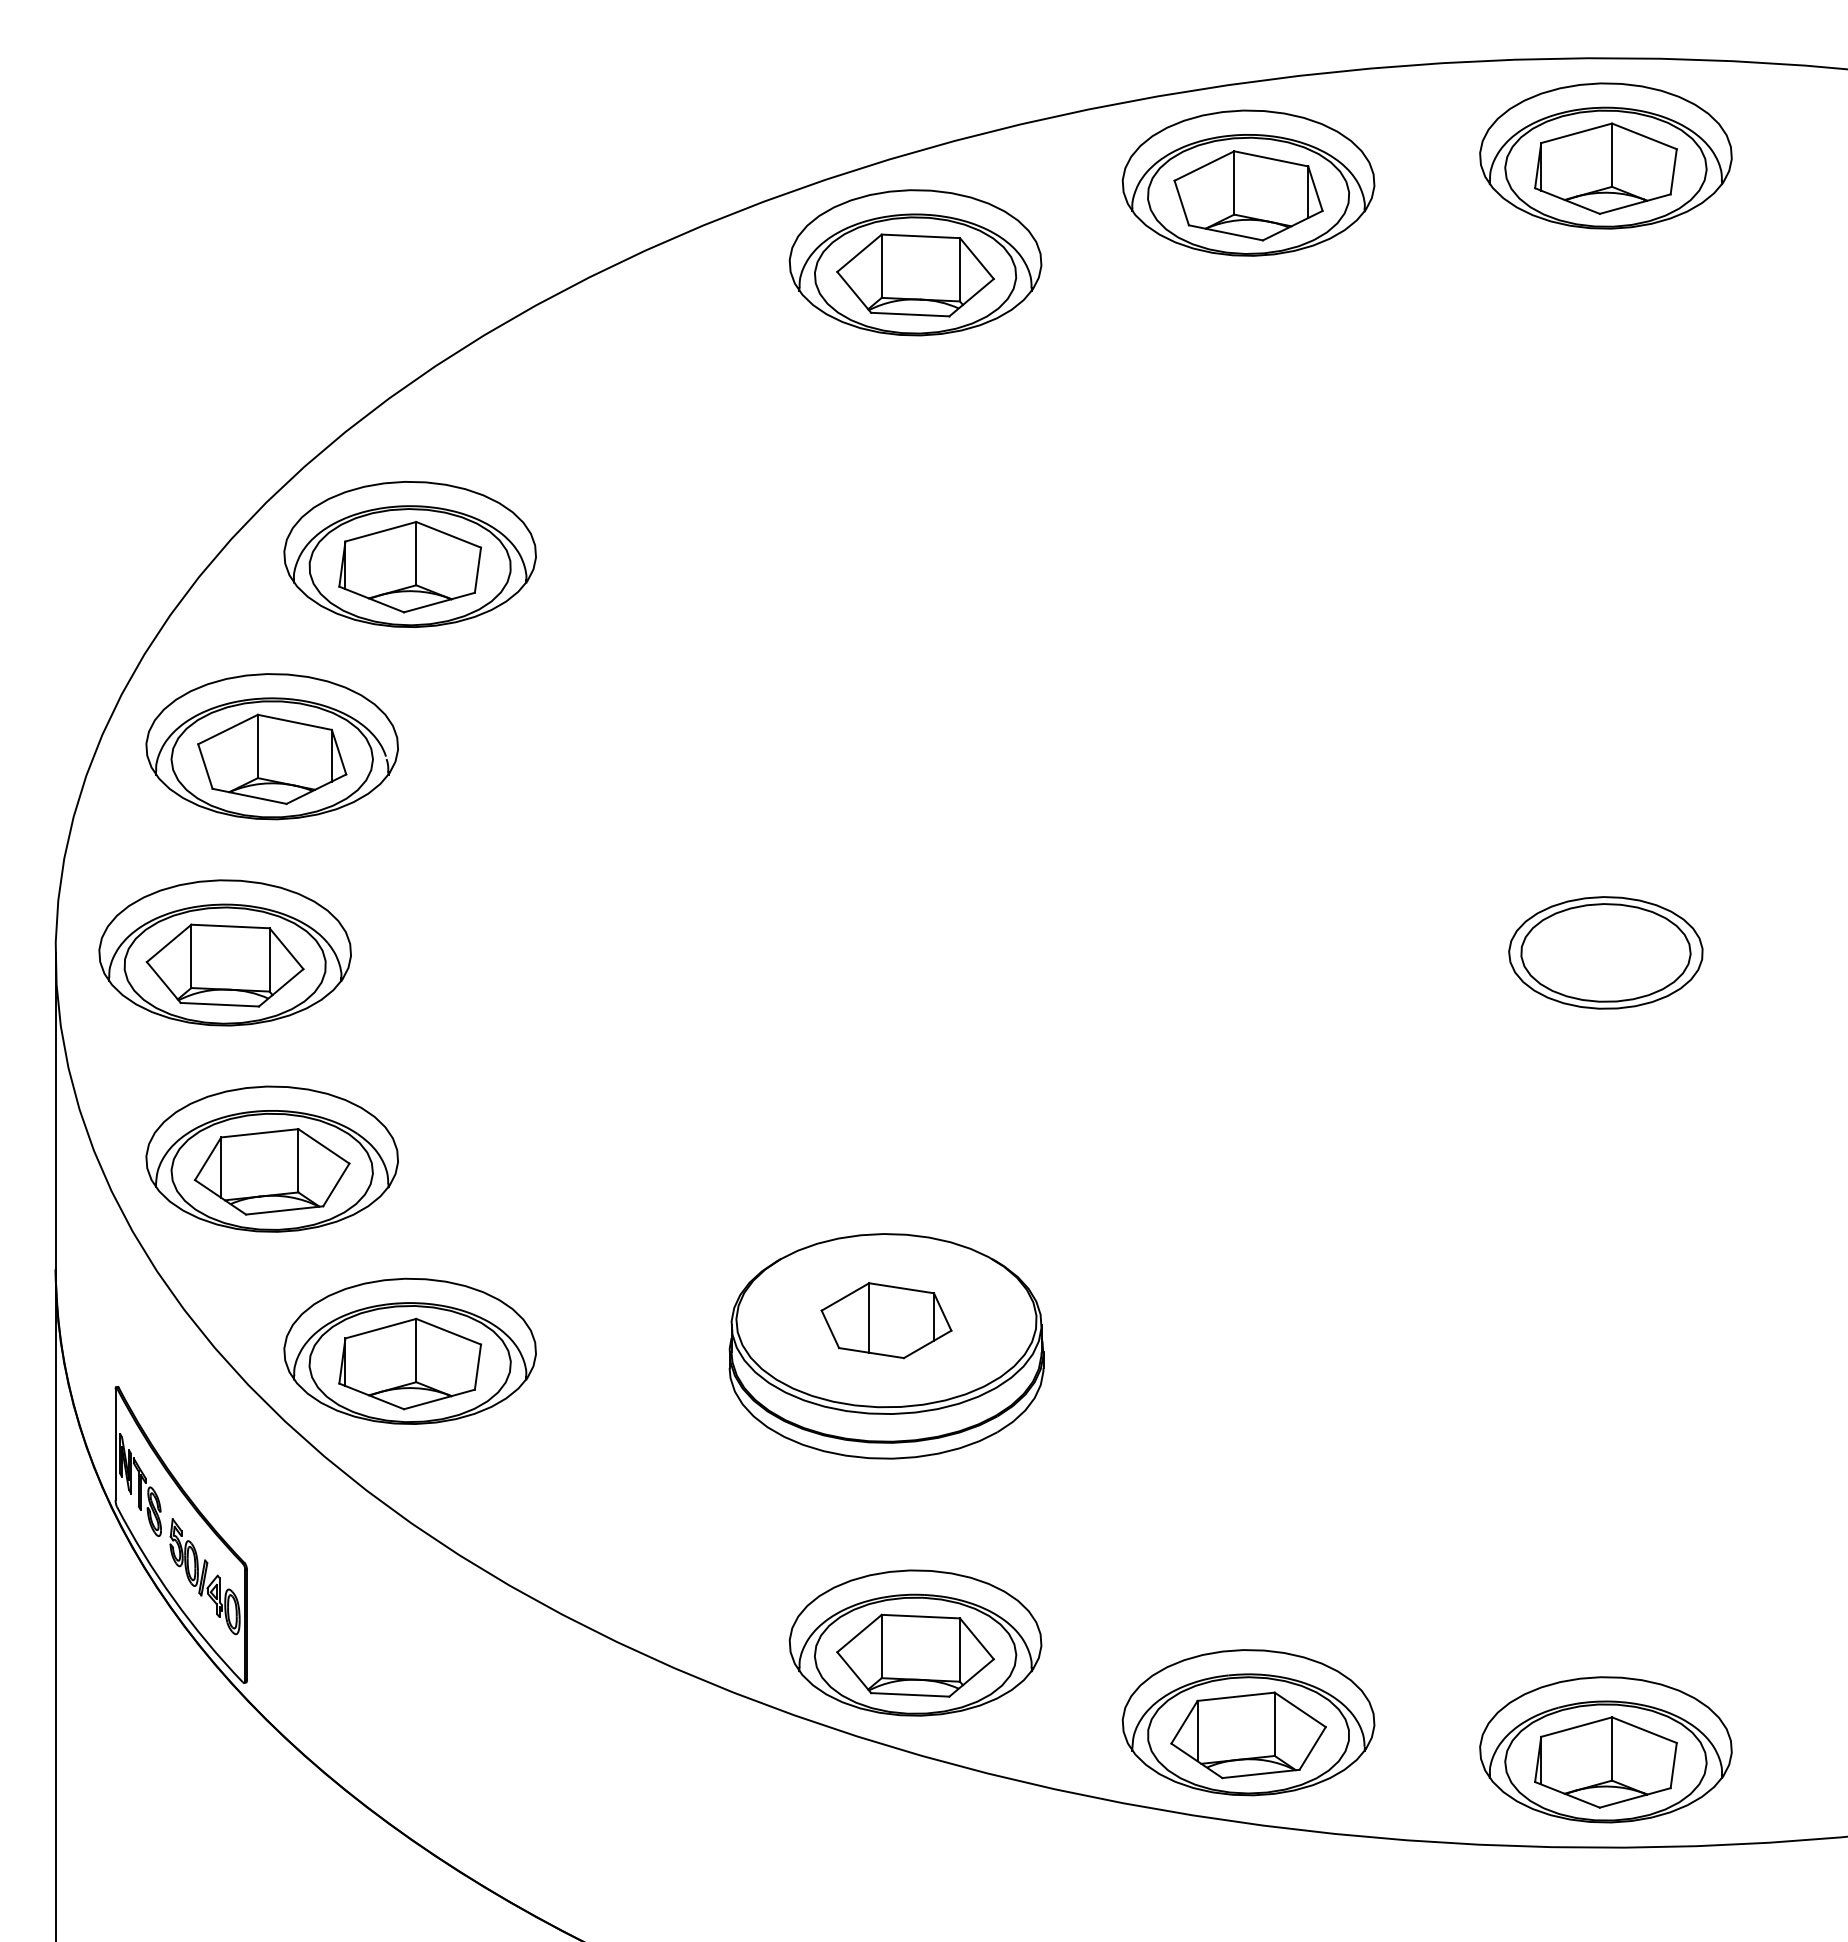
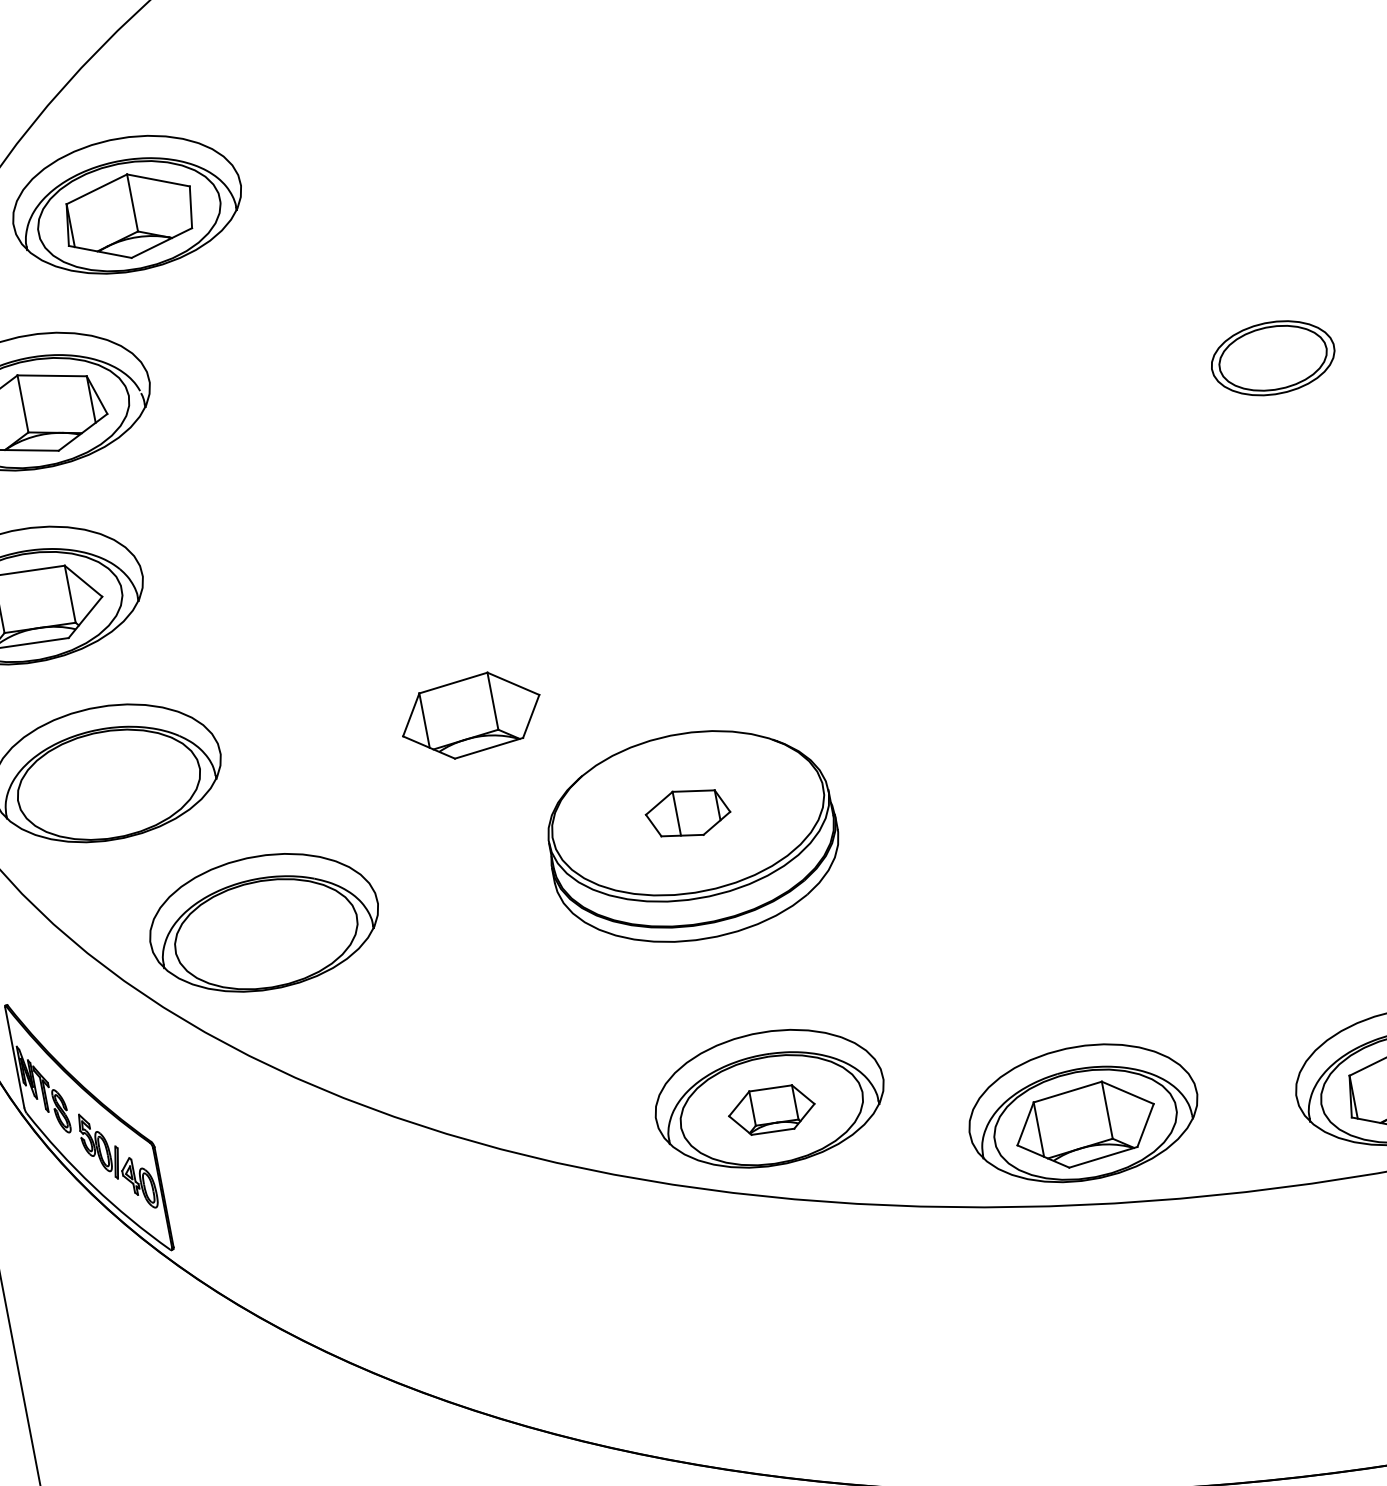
part: (1605, 952) -> (1272, 357), size x0.7
part: (271, 1171) -> (470, 715), moved
part: (886, 1320) -> (688, 813), size x0.7
part: (410, 1363) -> (266, 933), removed
part: (915, 1655) -> (771, 1109), size x0.6

